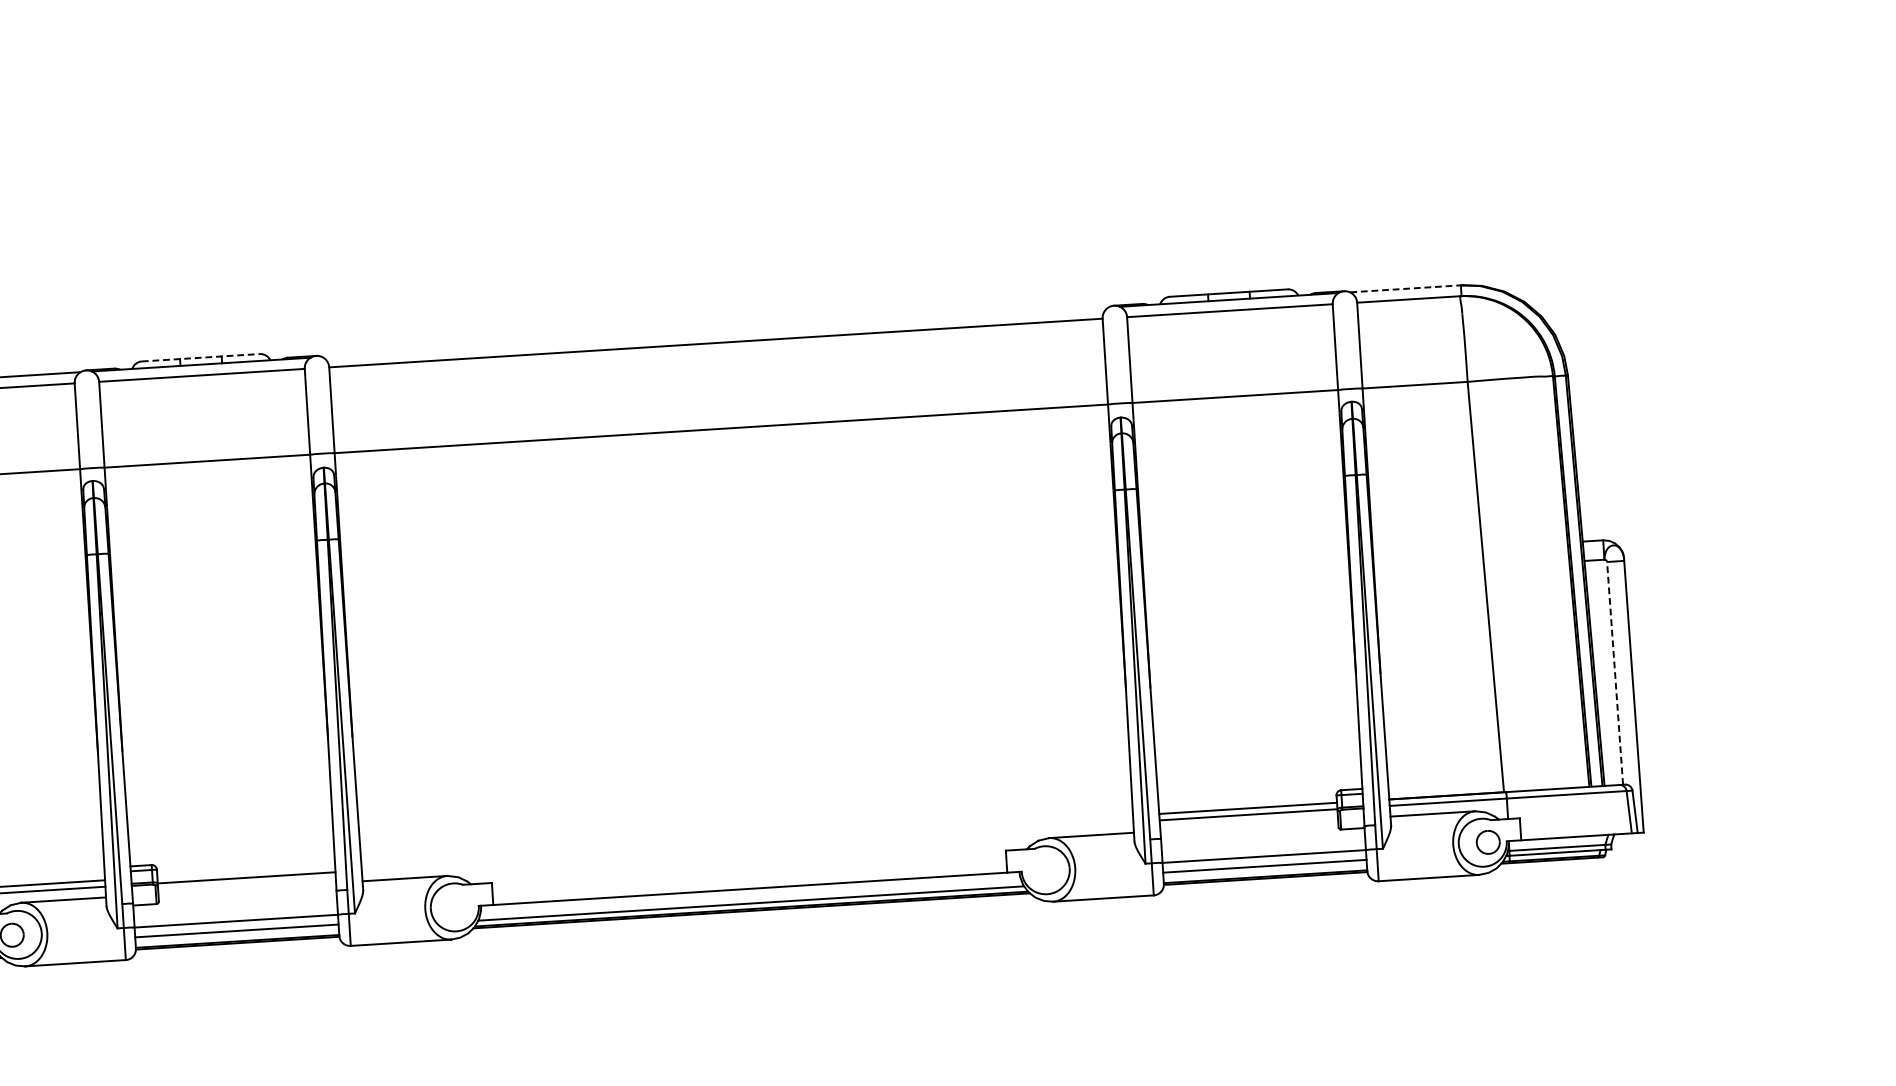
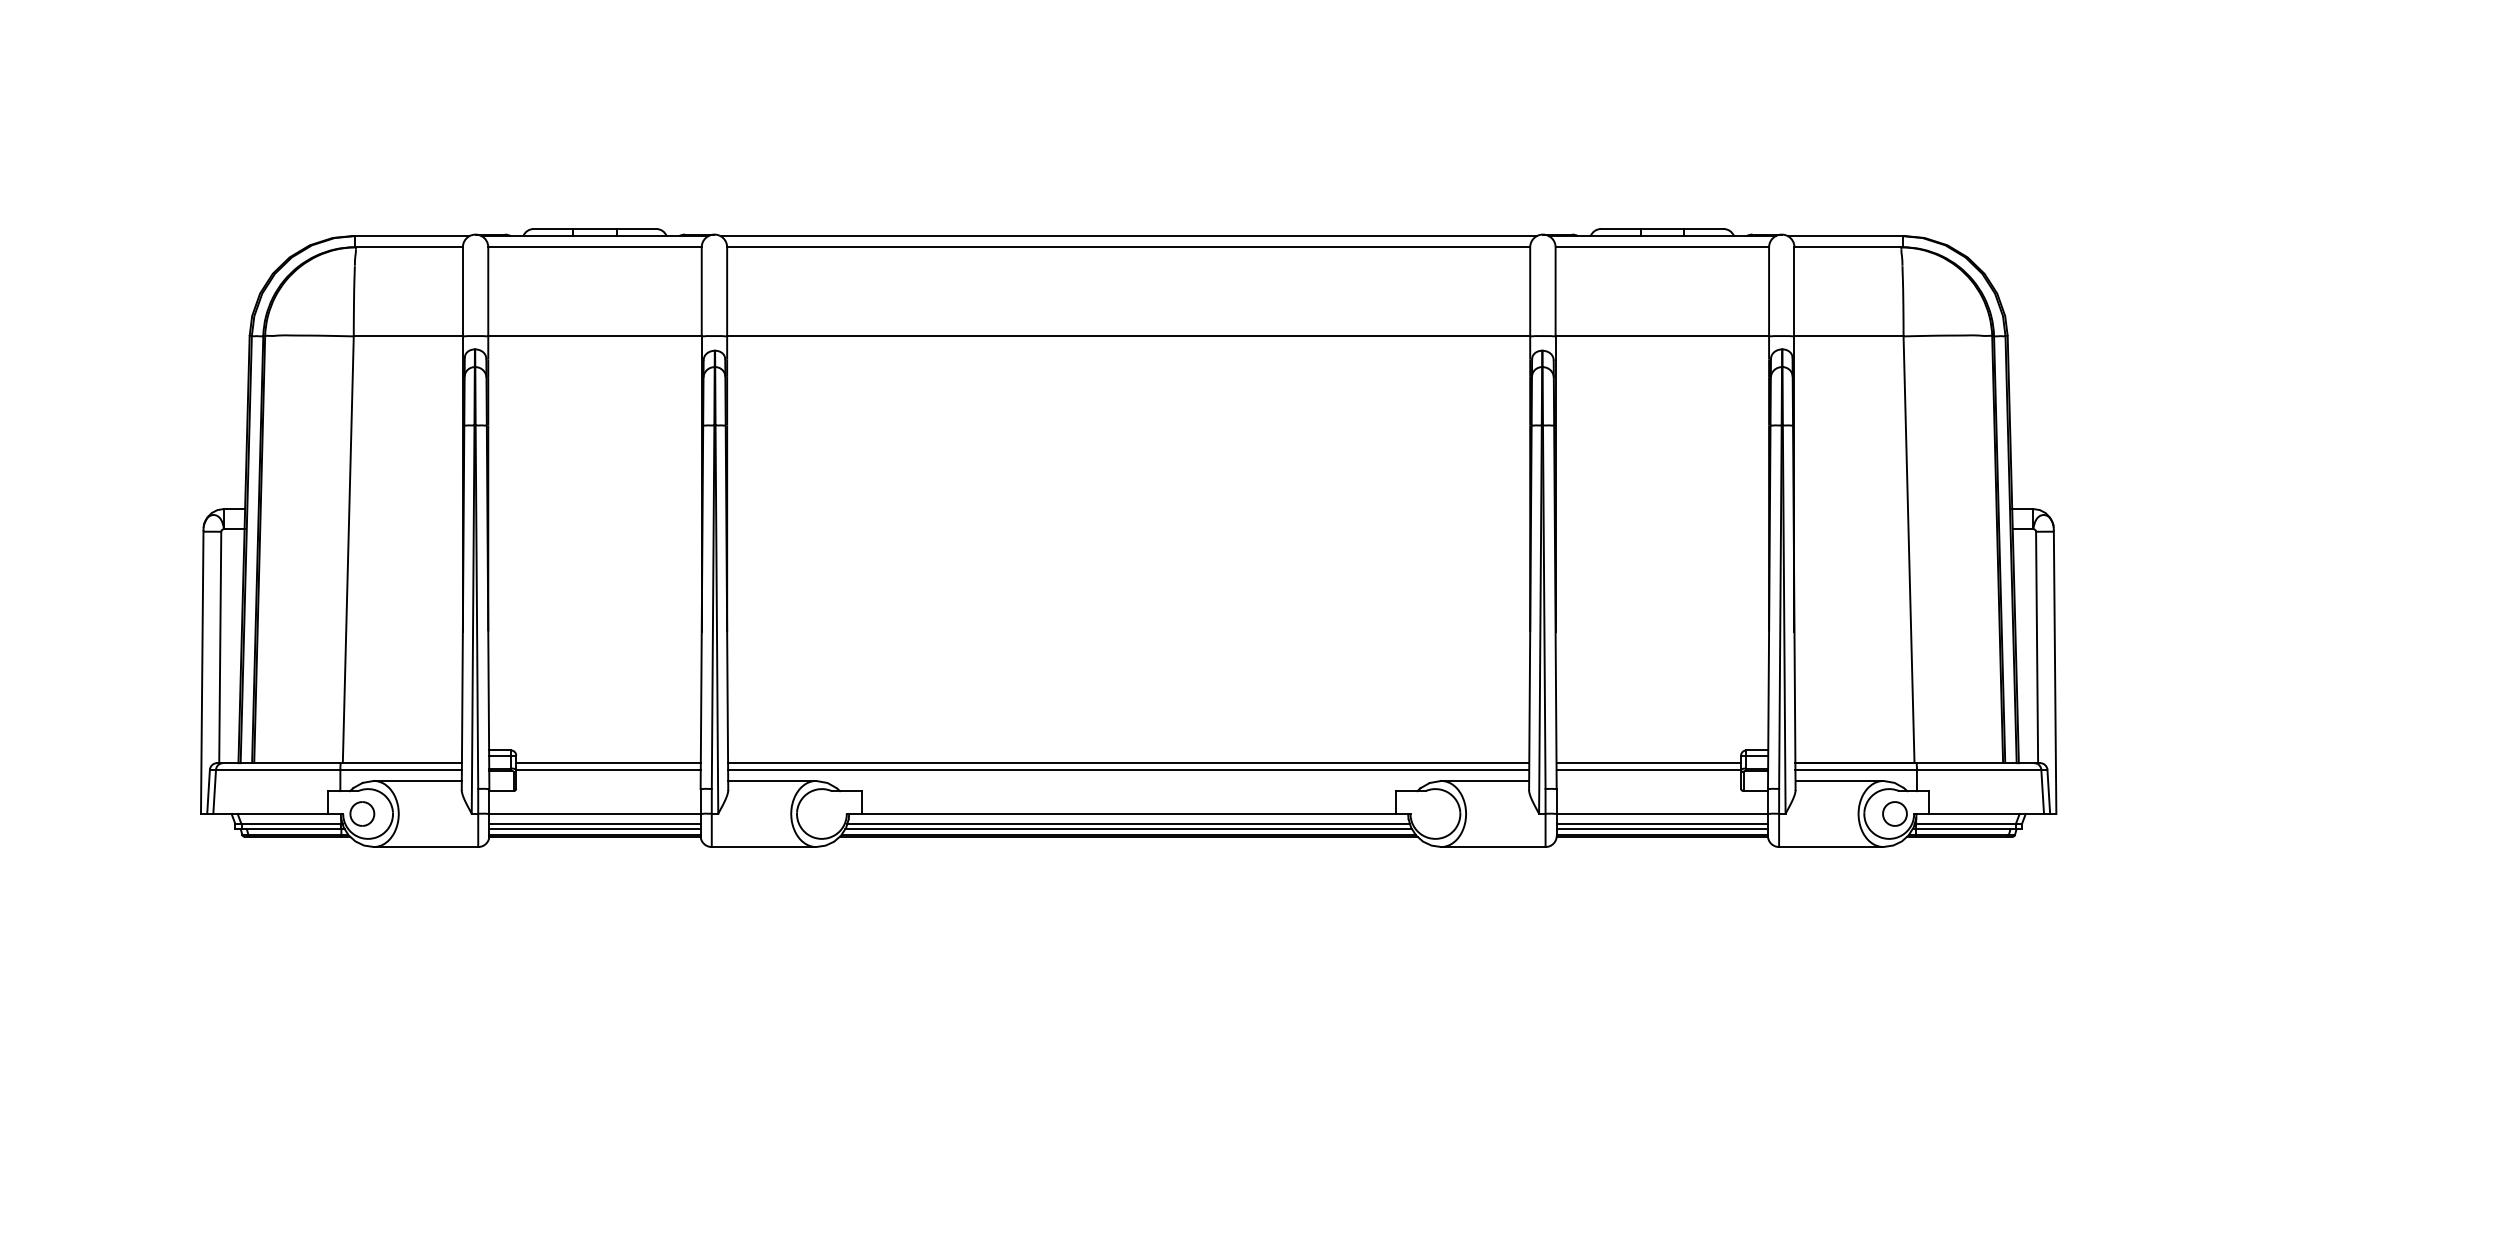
line: (1406, 289) -> (1846, 236), dashed -> solid
line: (715, 332) -> (1128, 236), added
line: (201, 358) -> (595, 229), dashed -> solid
line: (1615, 673) -> (2037, 647), dashed -> solid
line: (747, 840) -> (1128, 763), added
line: (747, 845) -> (1128, 769), added
line: (246, 871) -> (608, 763), added
line: (1264, 871) -> (1661, 829), added
line: (750, 898) -> (1128, 824), added
line: (236, 936) -> (594, 829), added

